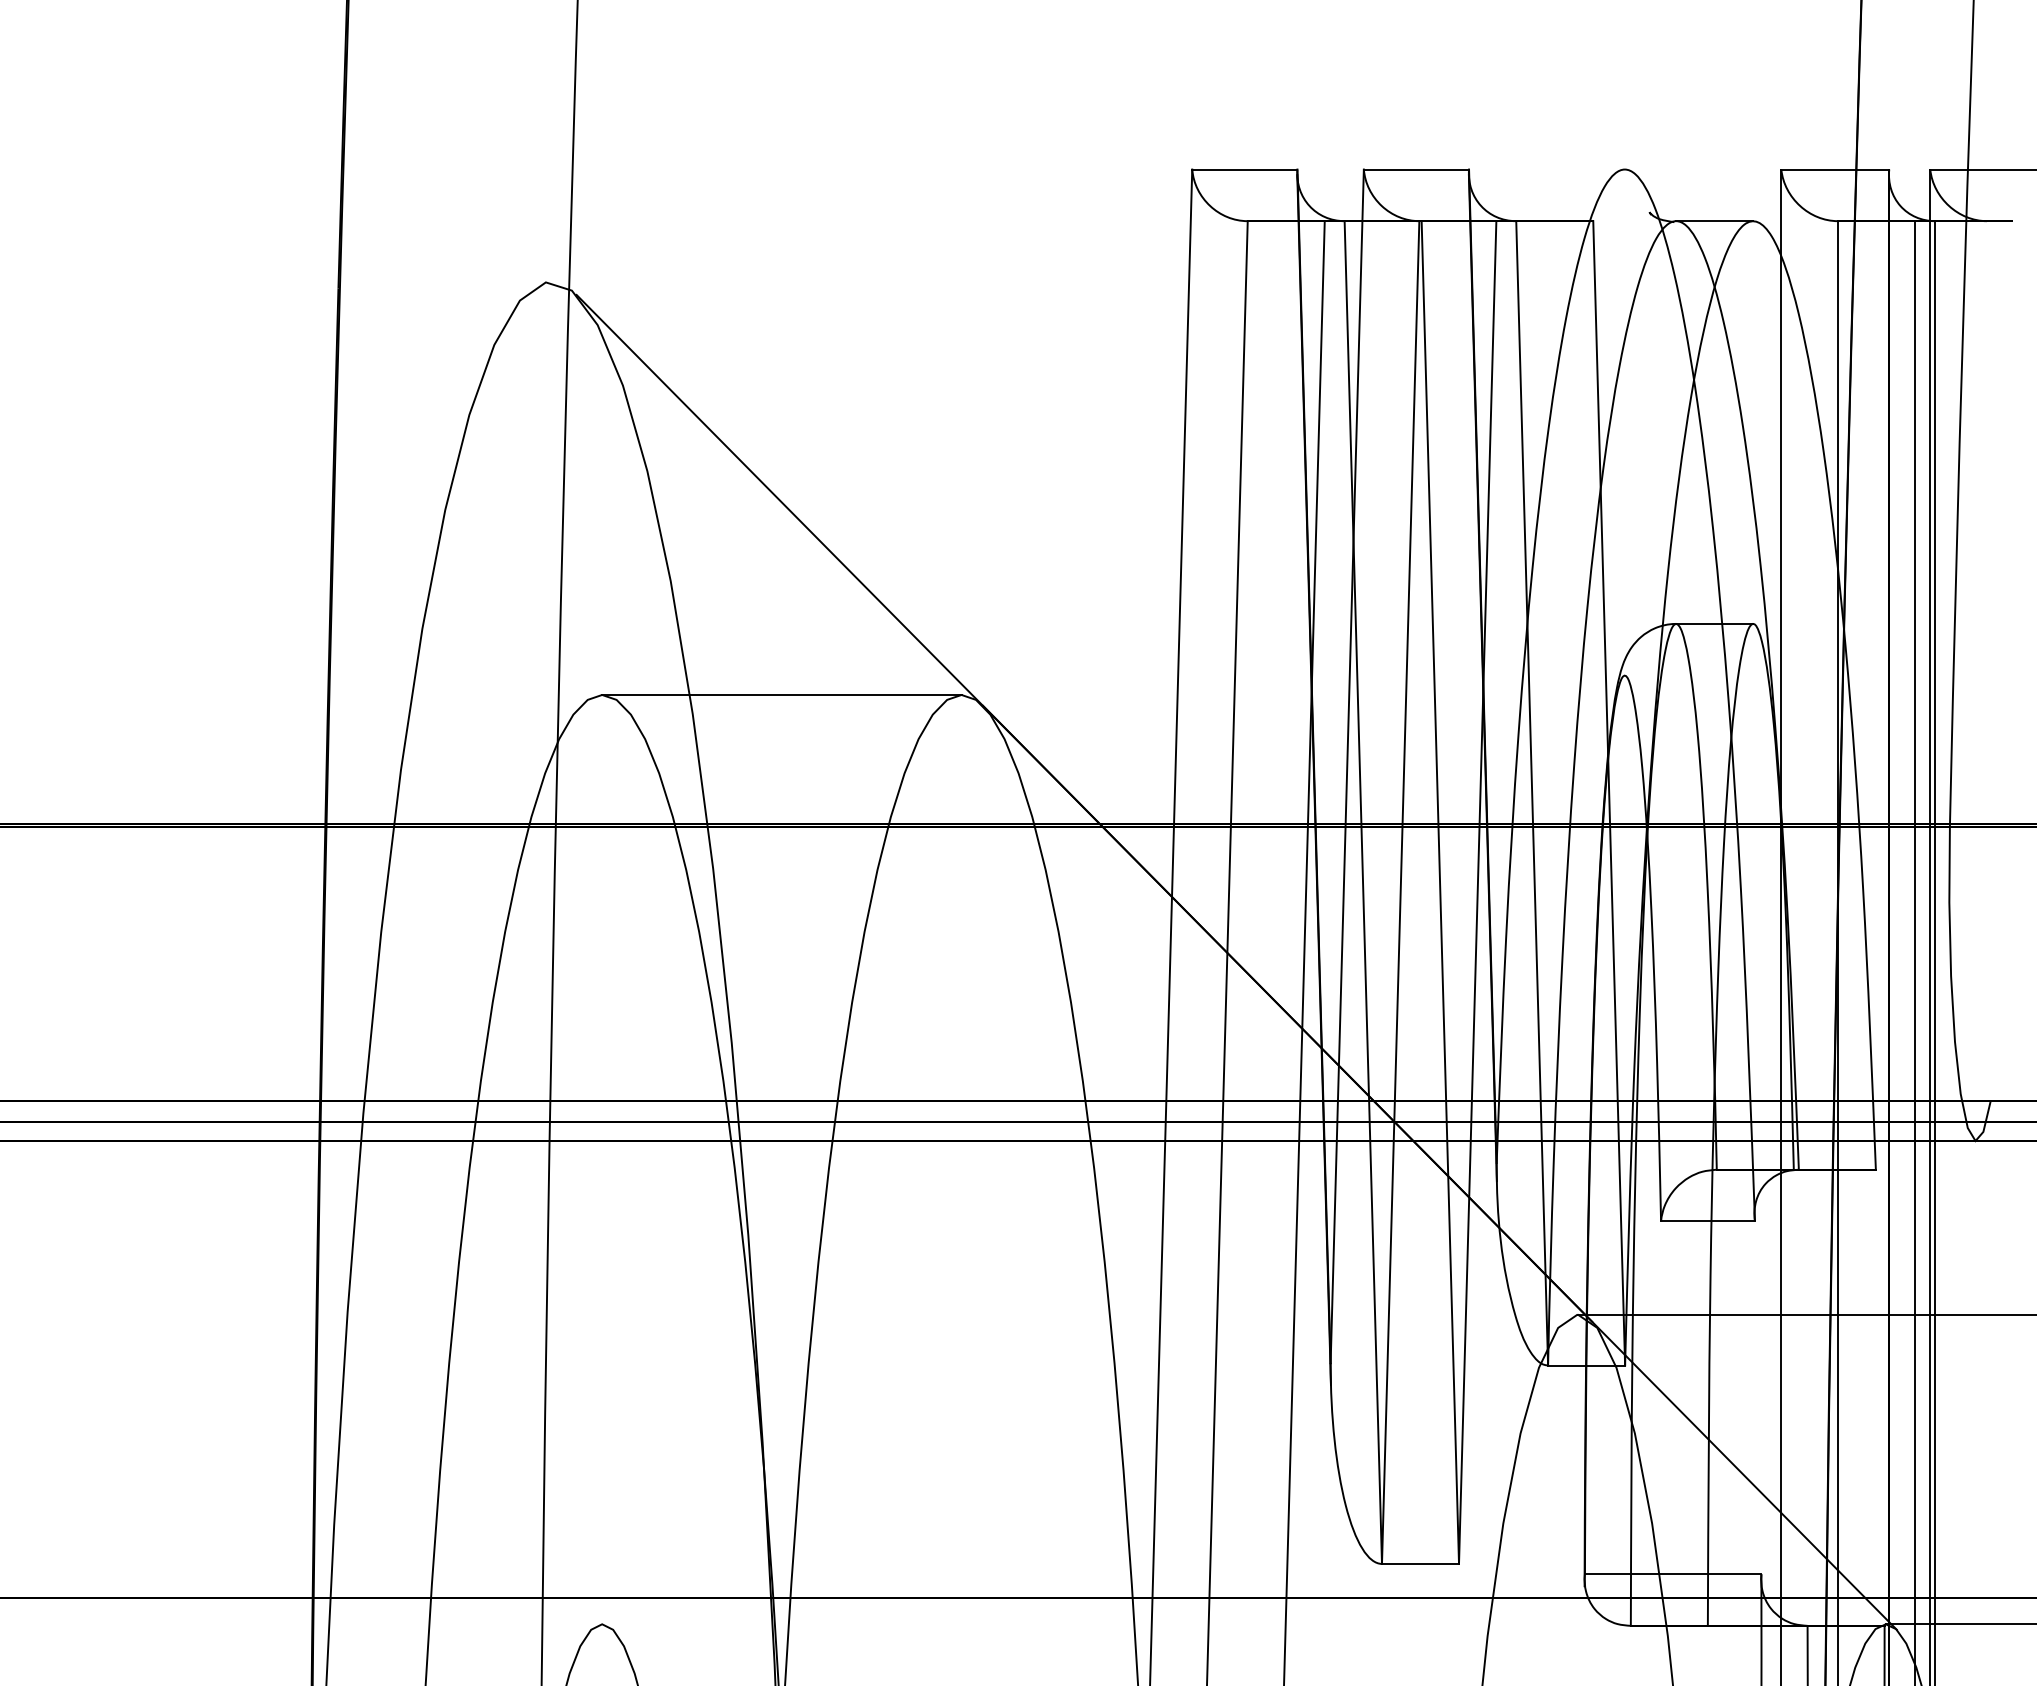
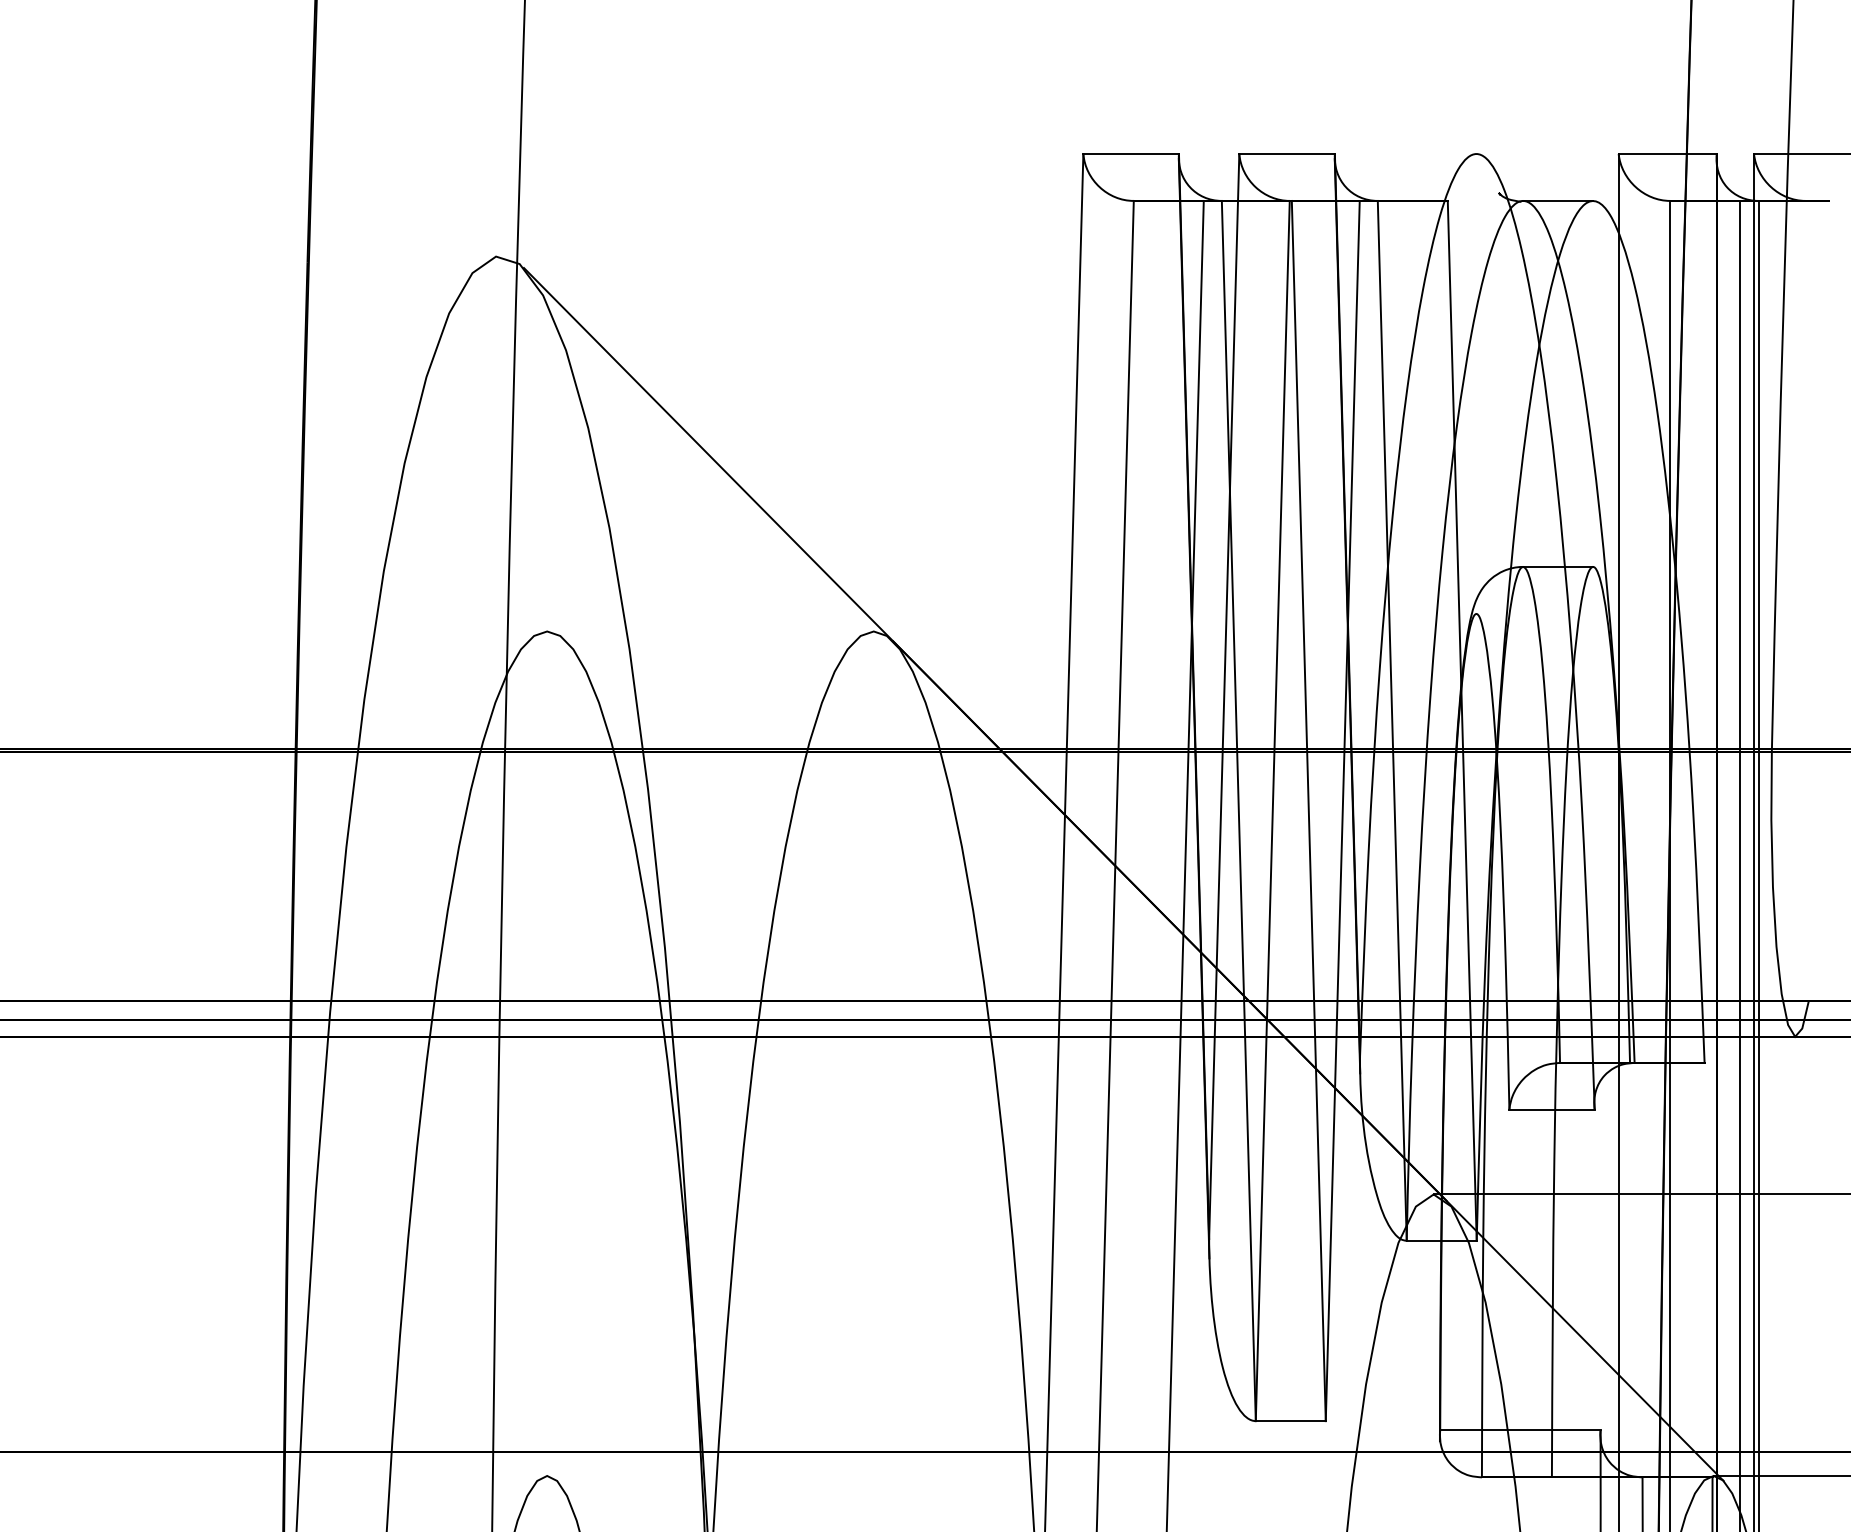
line: (781, 694) -> (710, 631), removed

